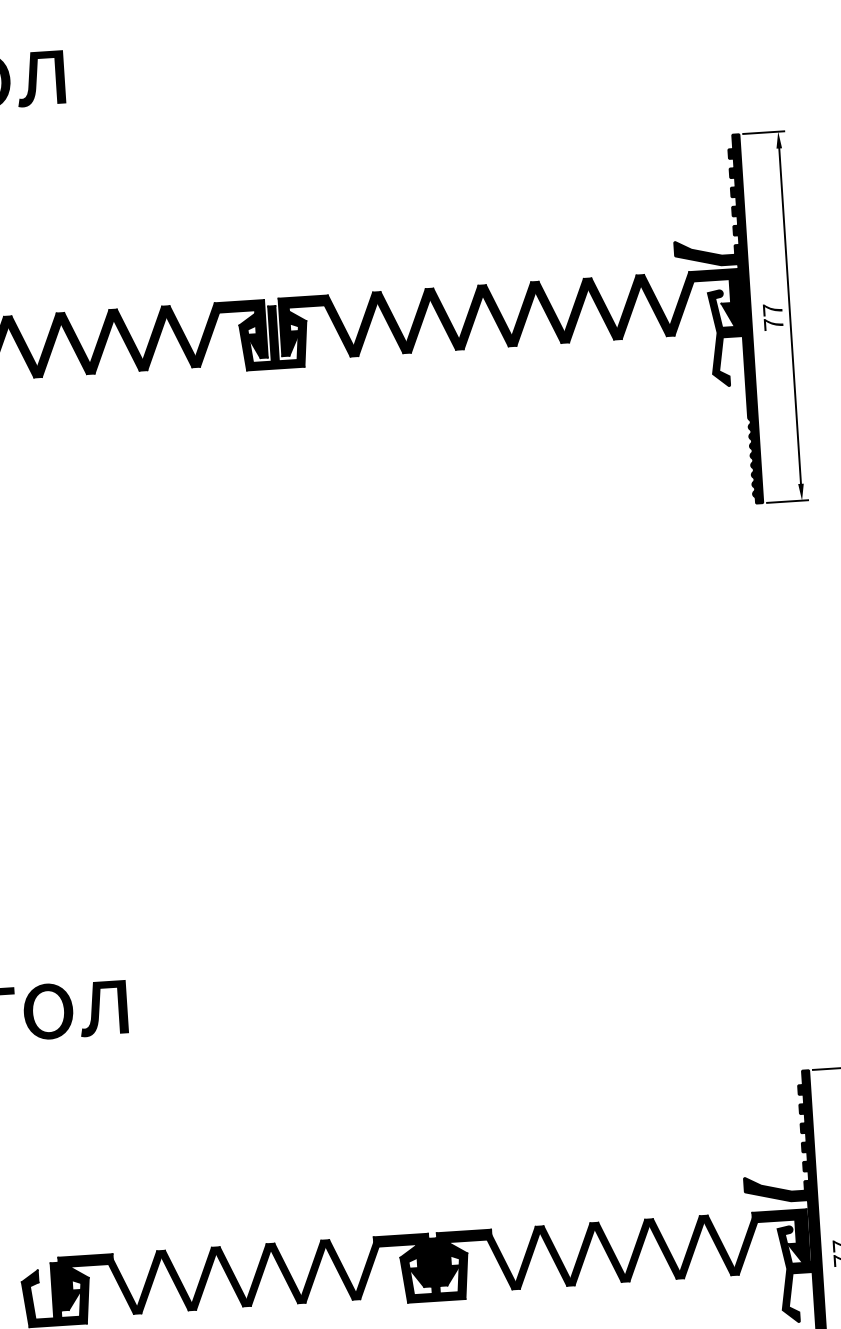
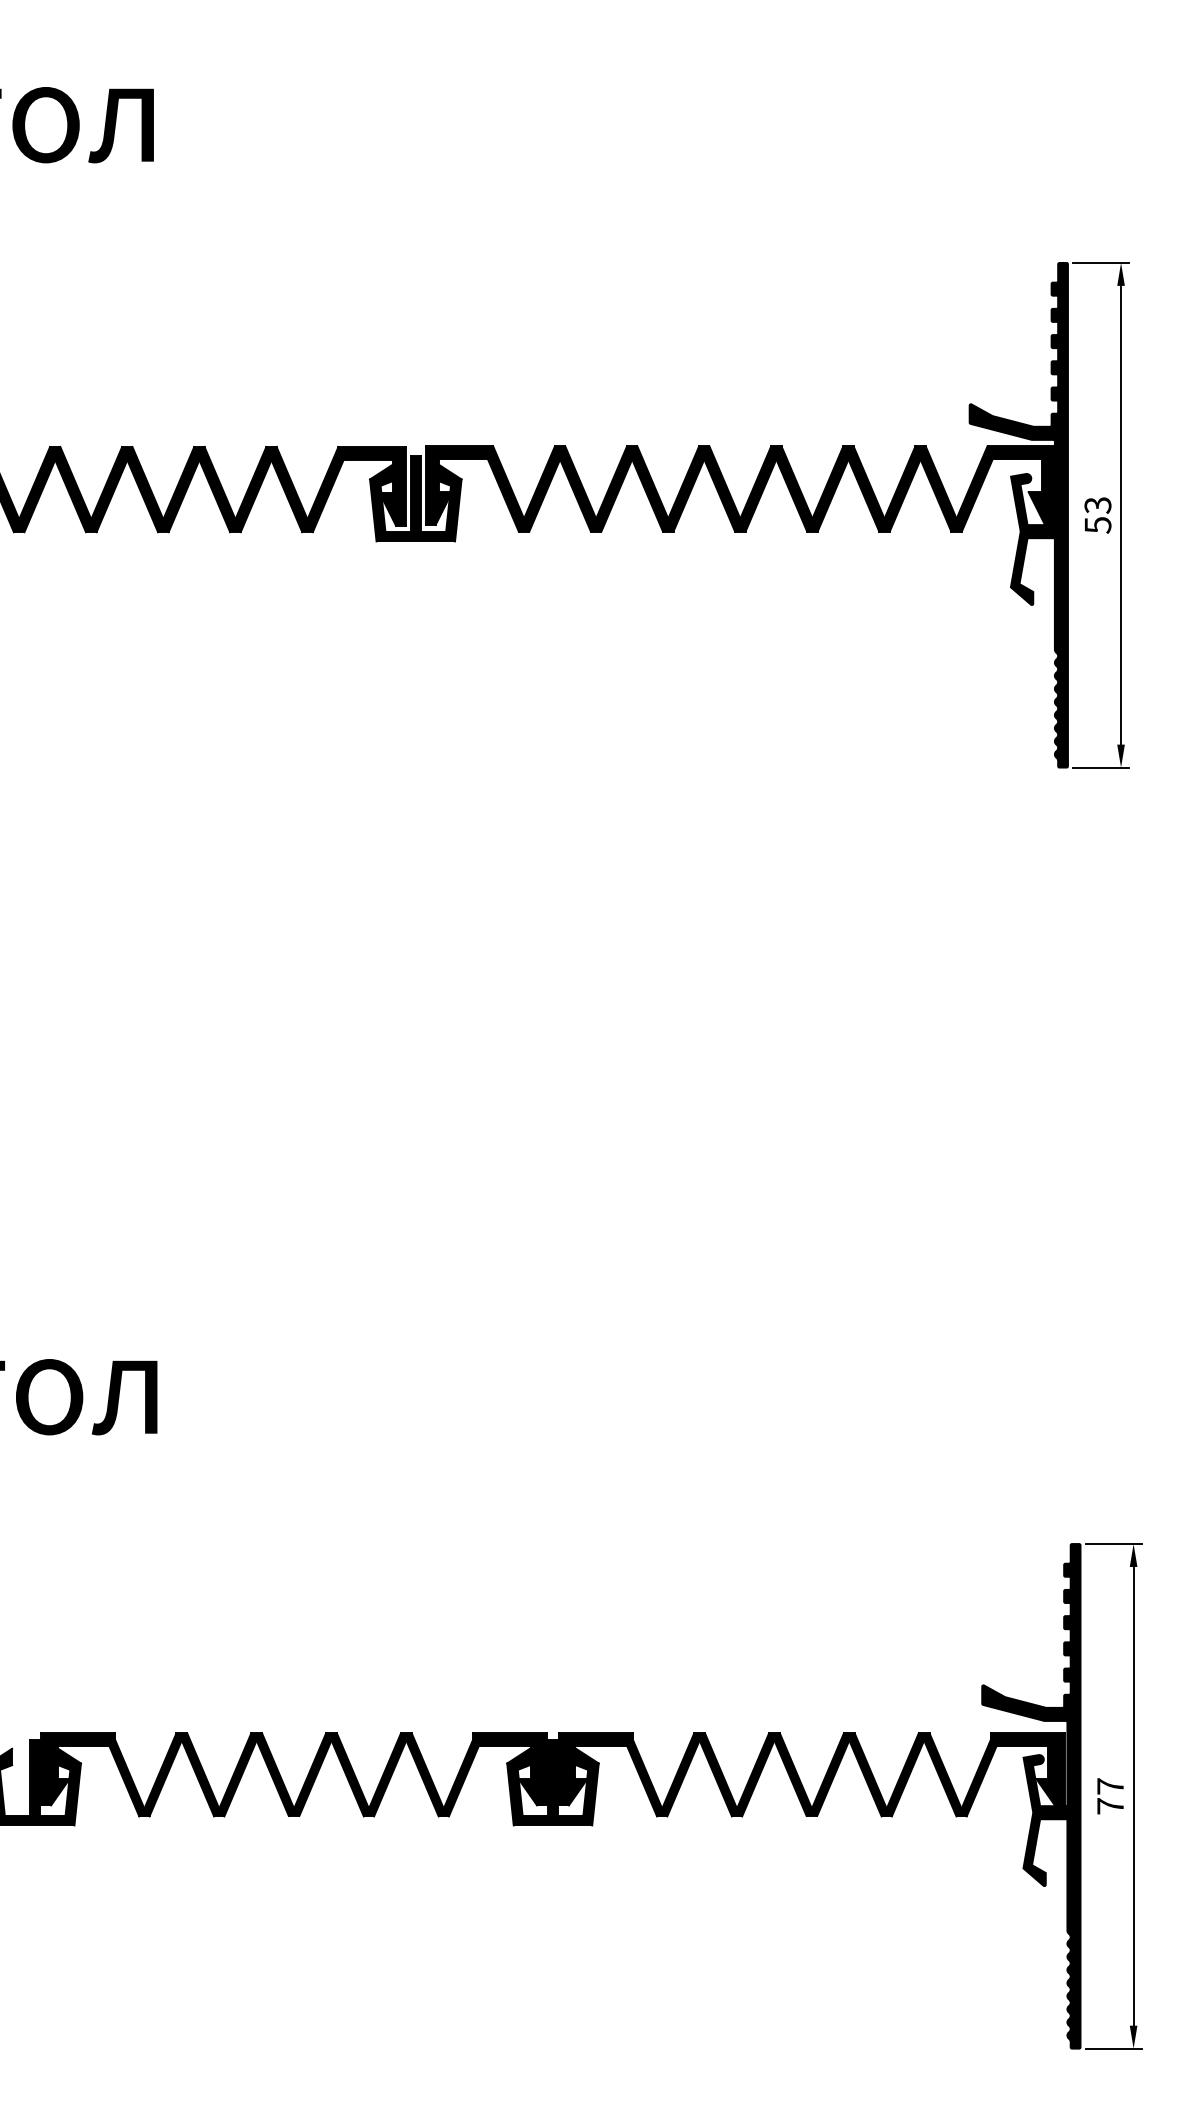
text: (772, 317) -> (1097, 515), 77 -> 53

